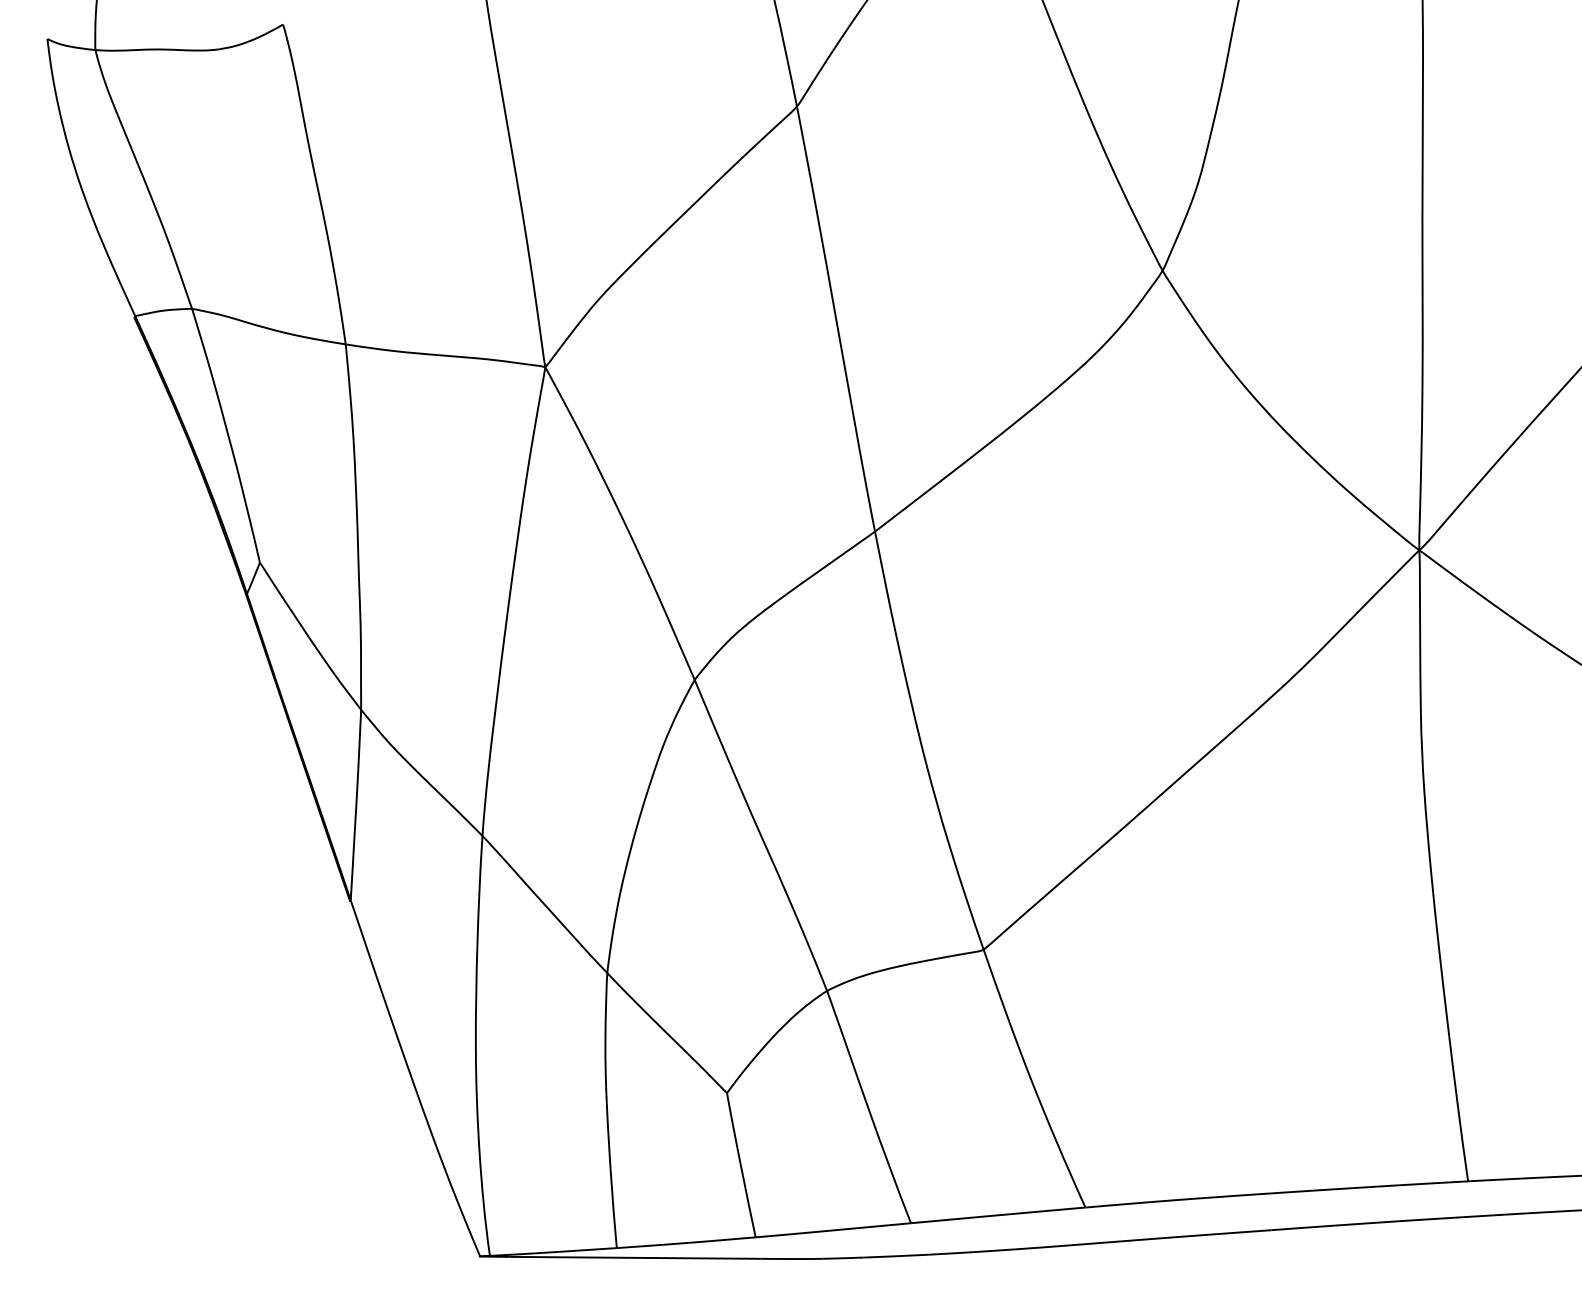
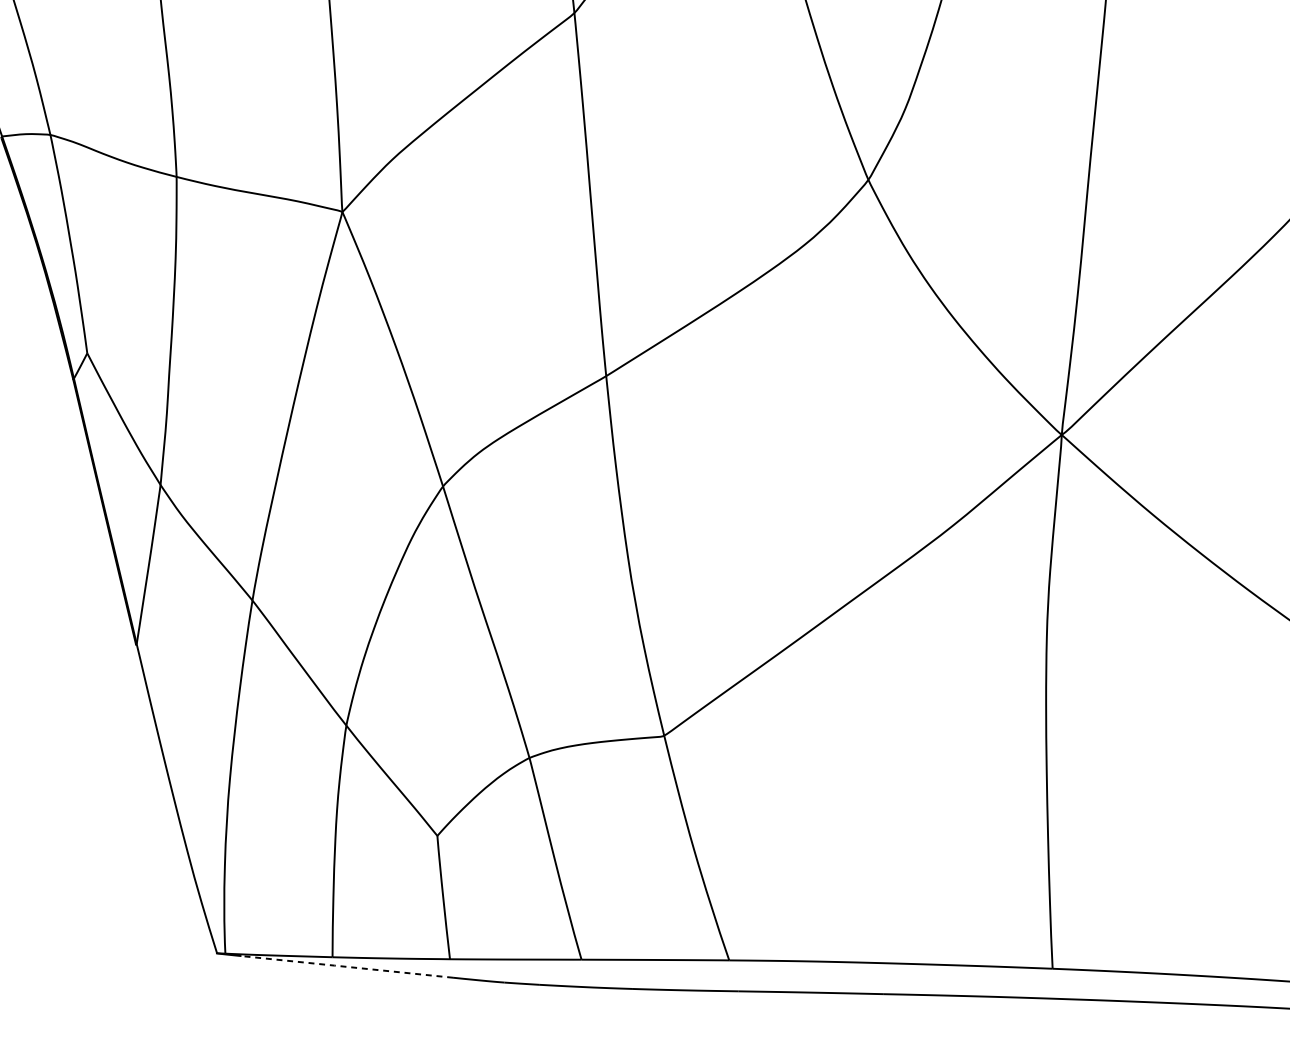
line: (635, 1257) -> (347, 966), solid -> dashed

